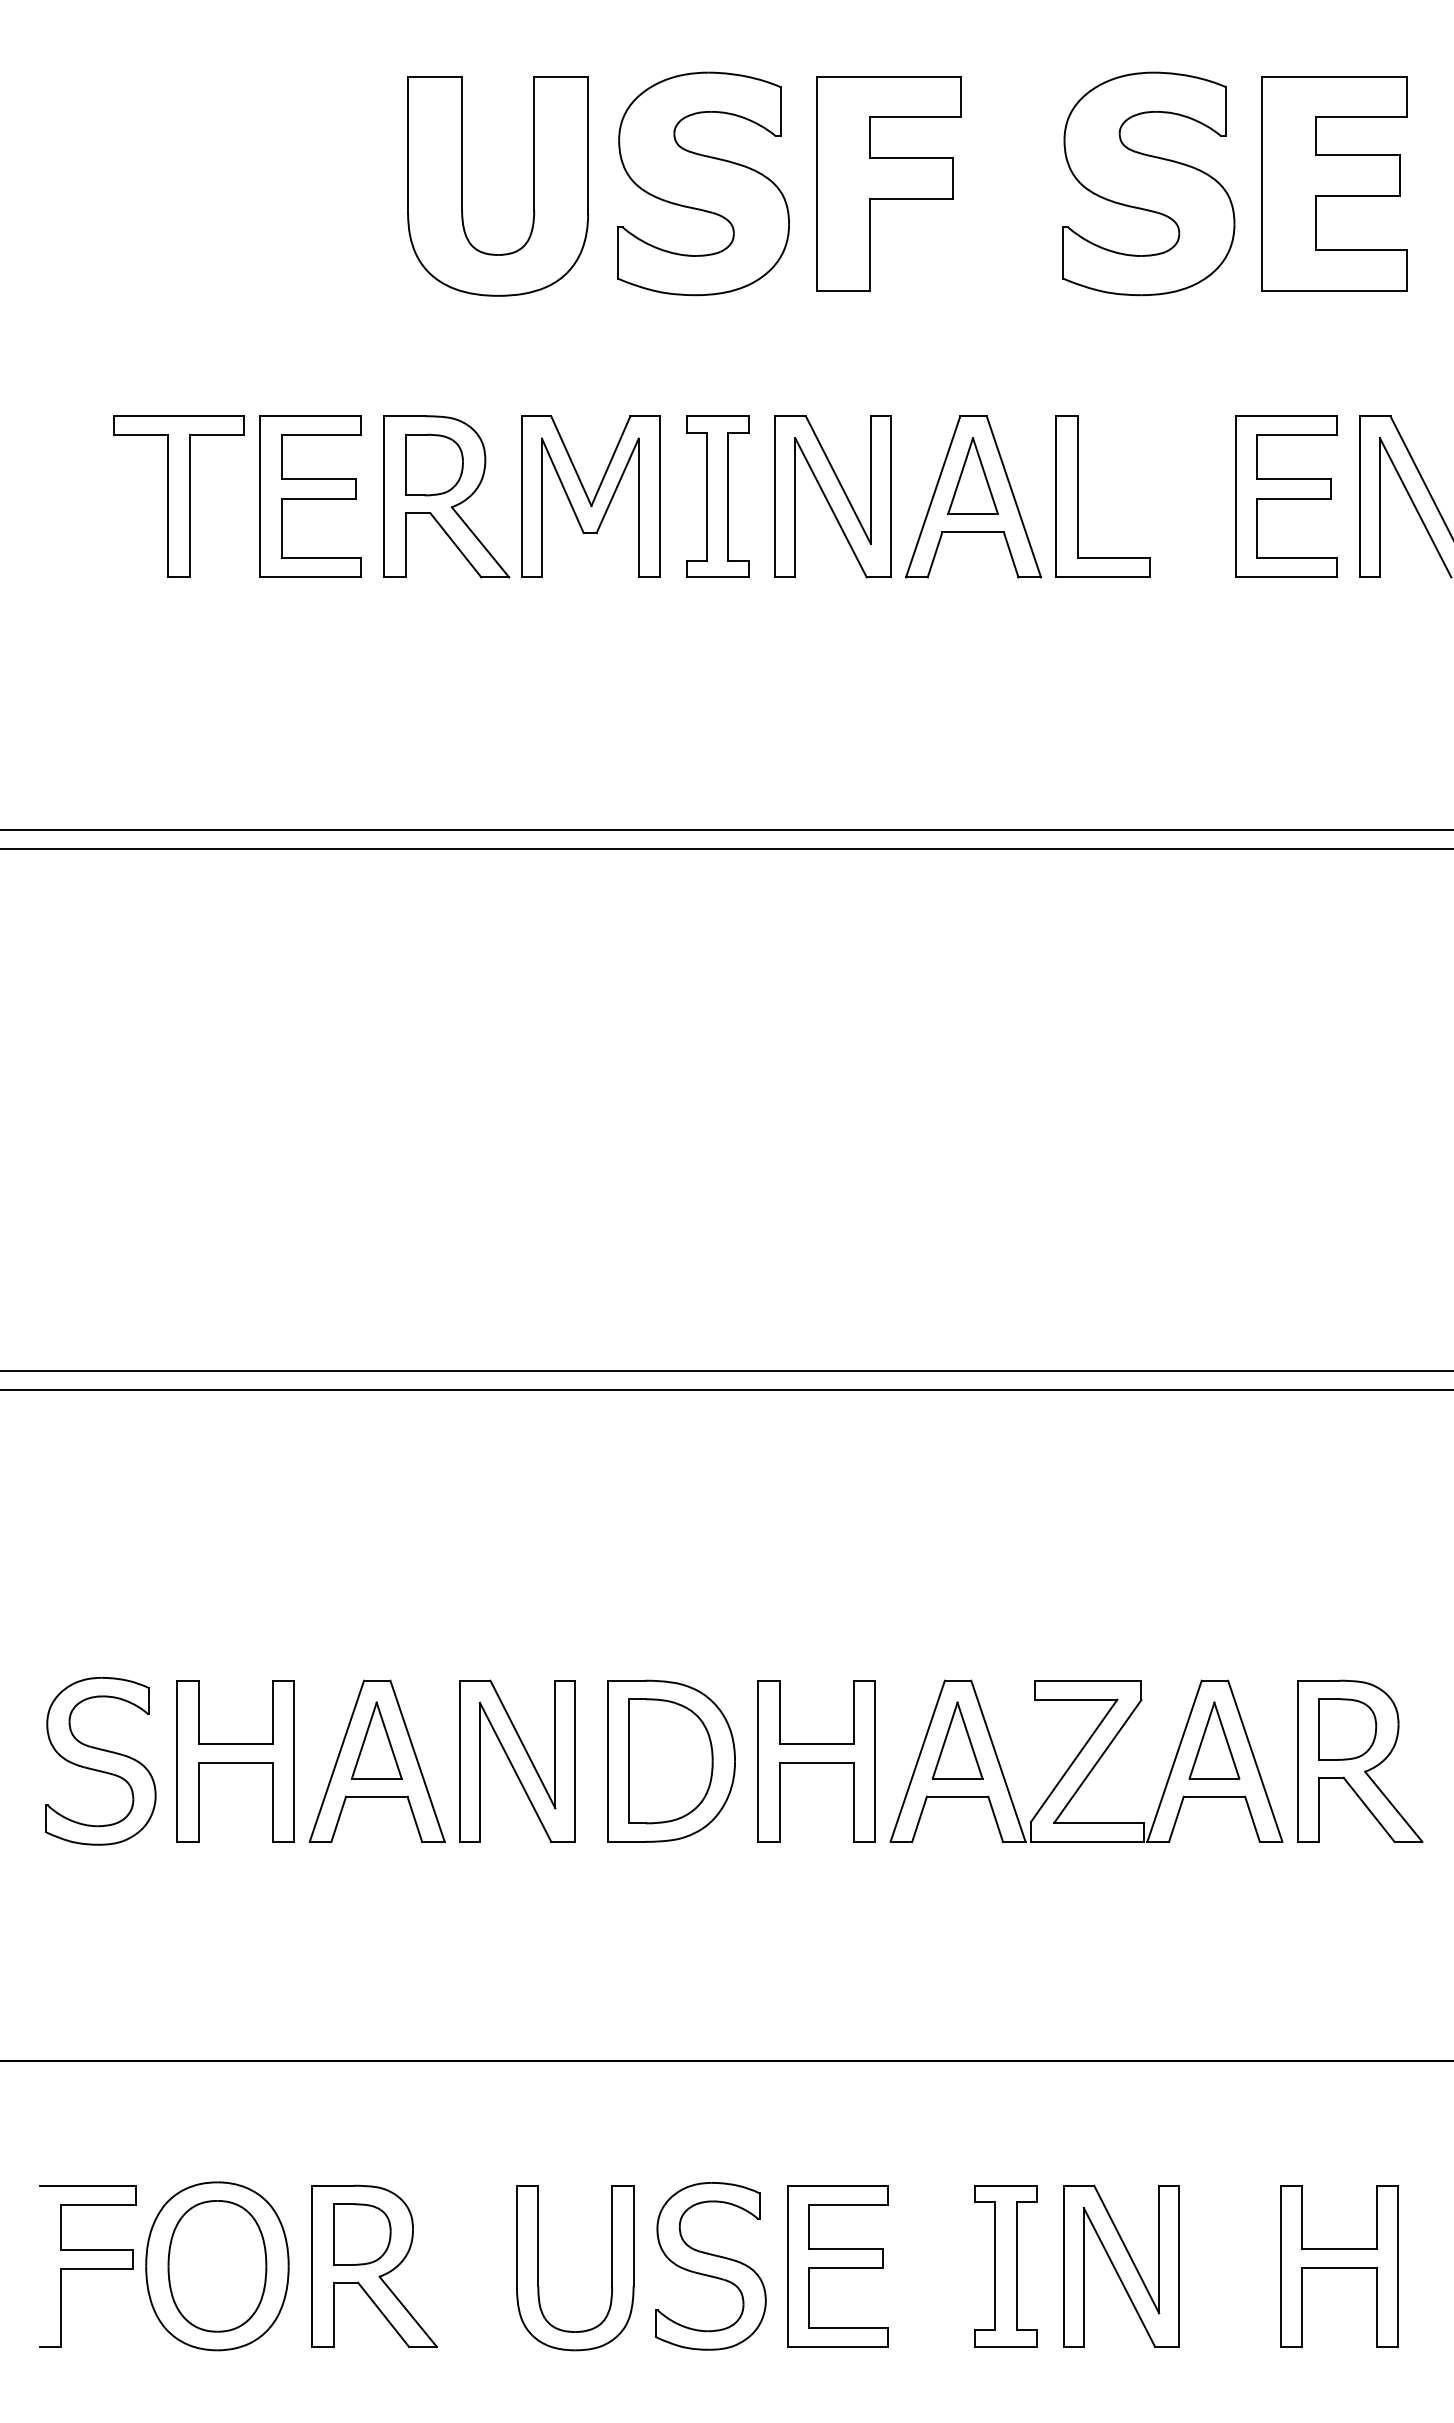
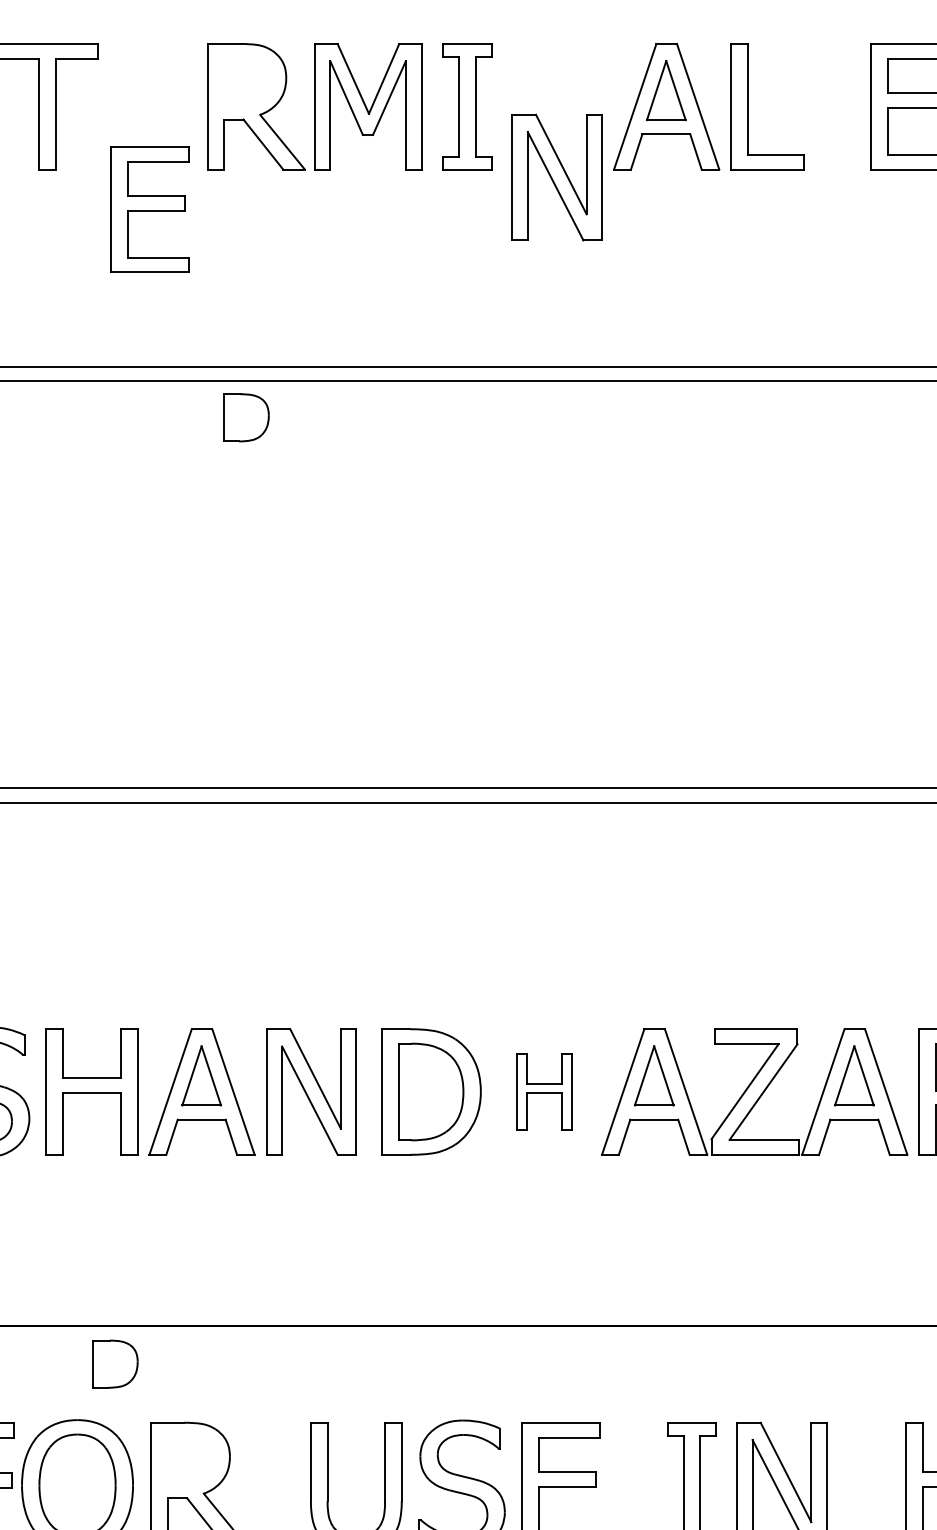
part: (434, 464) -> (246, 417), moved
part: (310, 496) -> (150, 209), moved
part: (832, 496) -> (556, 177), moved
part: (816, 1761) -> (544, 1092), size x0.6
part: (362, 2234) -> (115, 1364), moved

